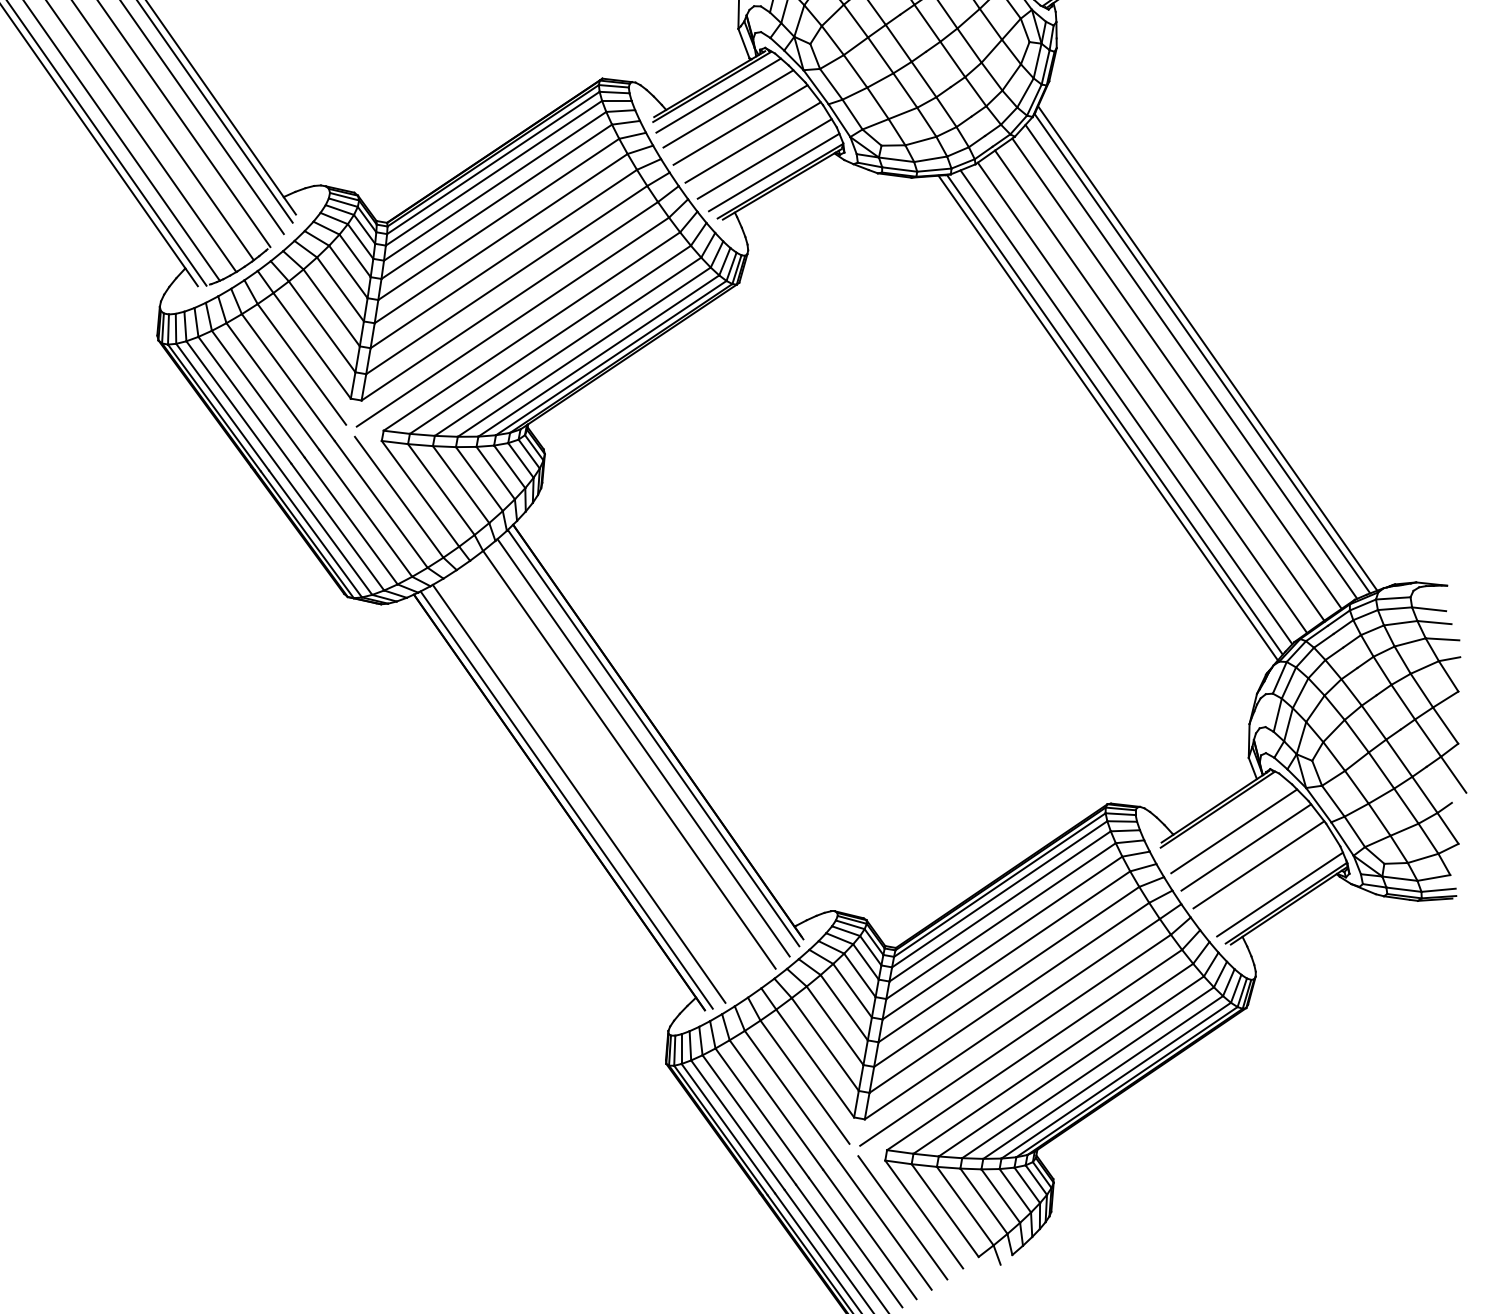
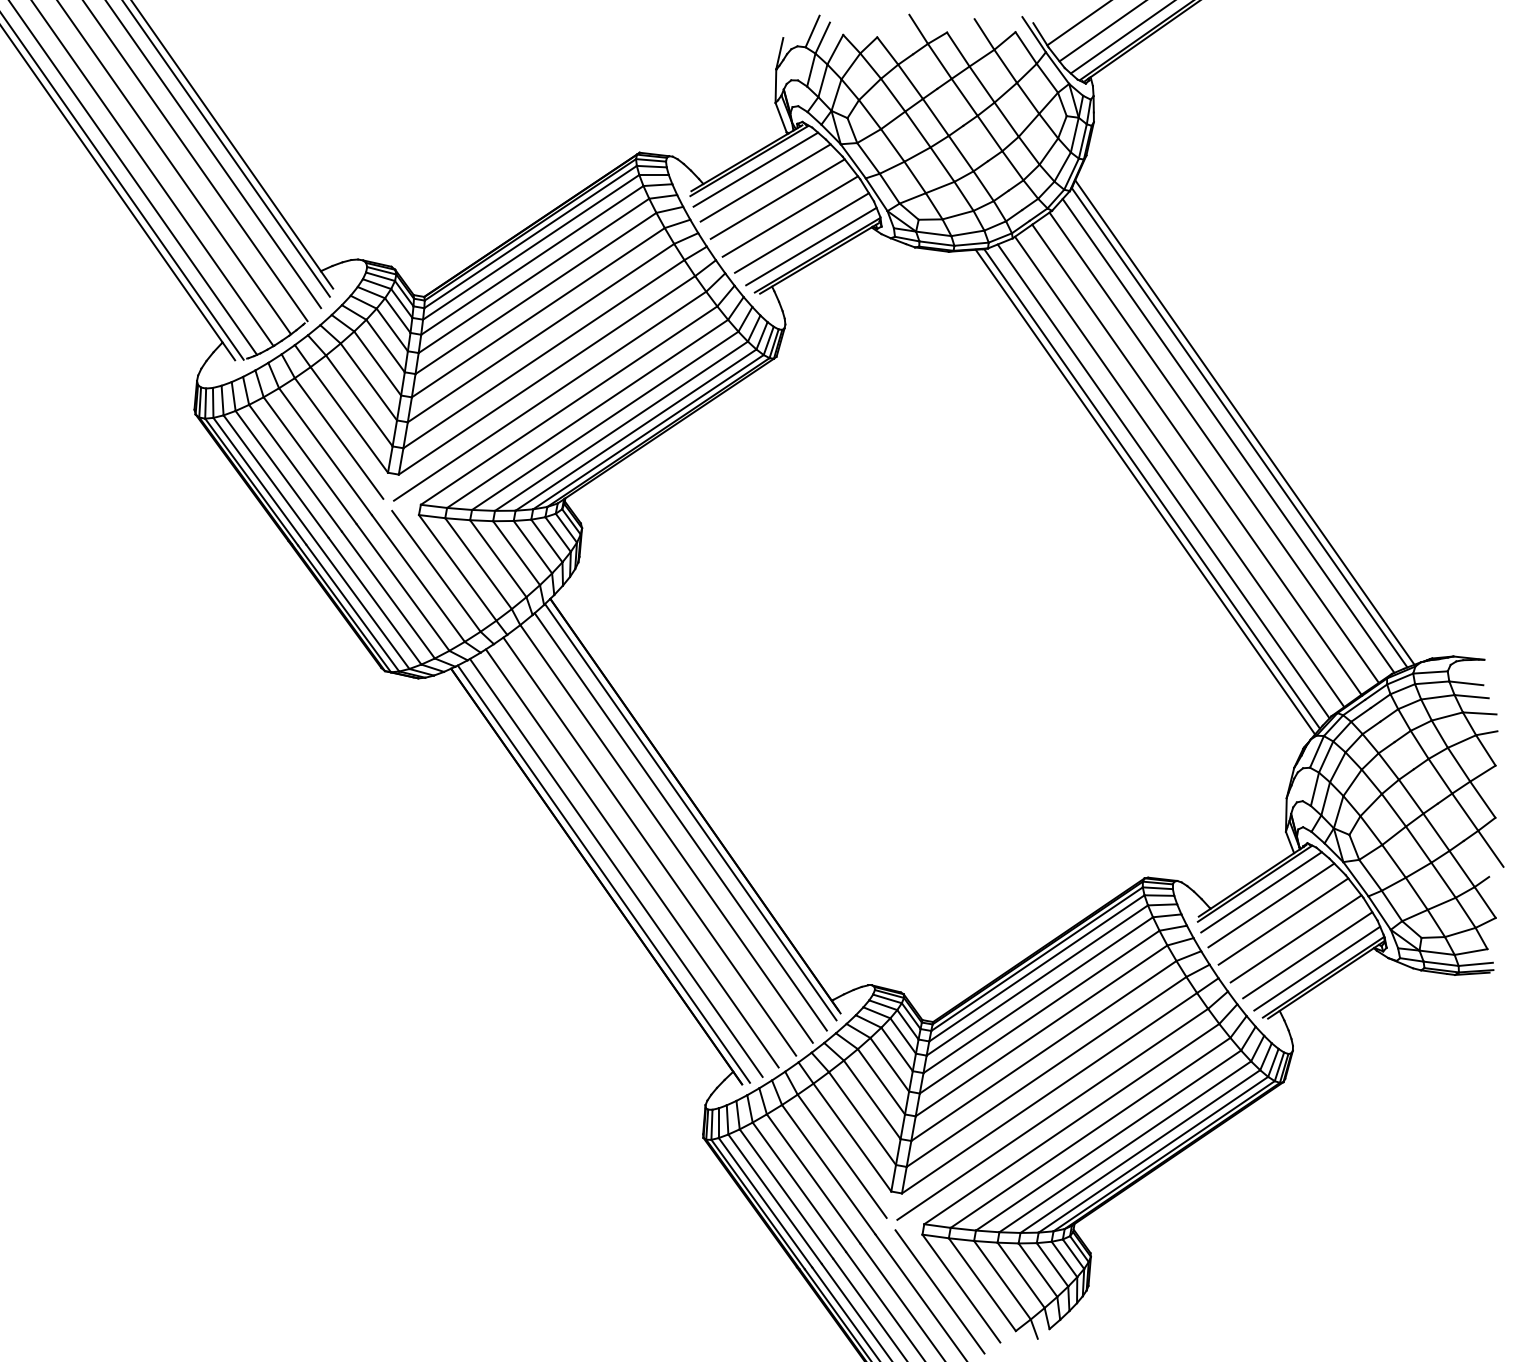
line: (612, 772) -> (649, 846), added
line: (594, 784) -> (631, 858), added
line: (1224, 818) -> (1261, 892), added
line: (1270, 881) -> (1307, 955), added

